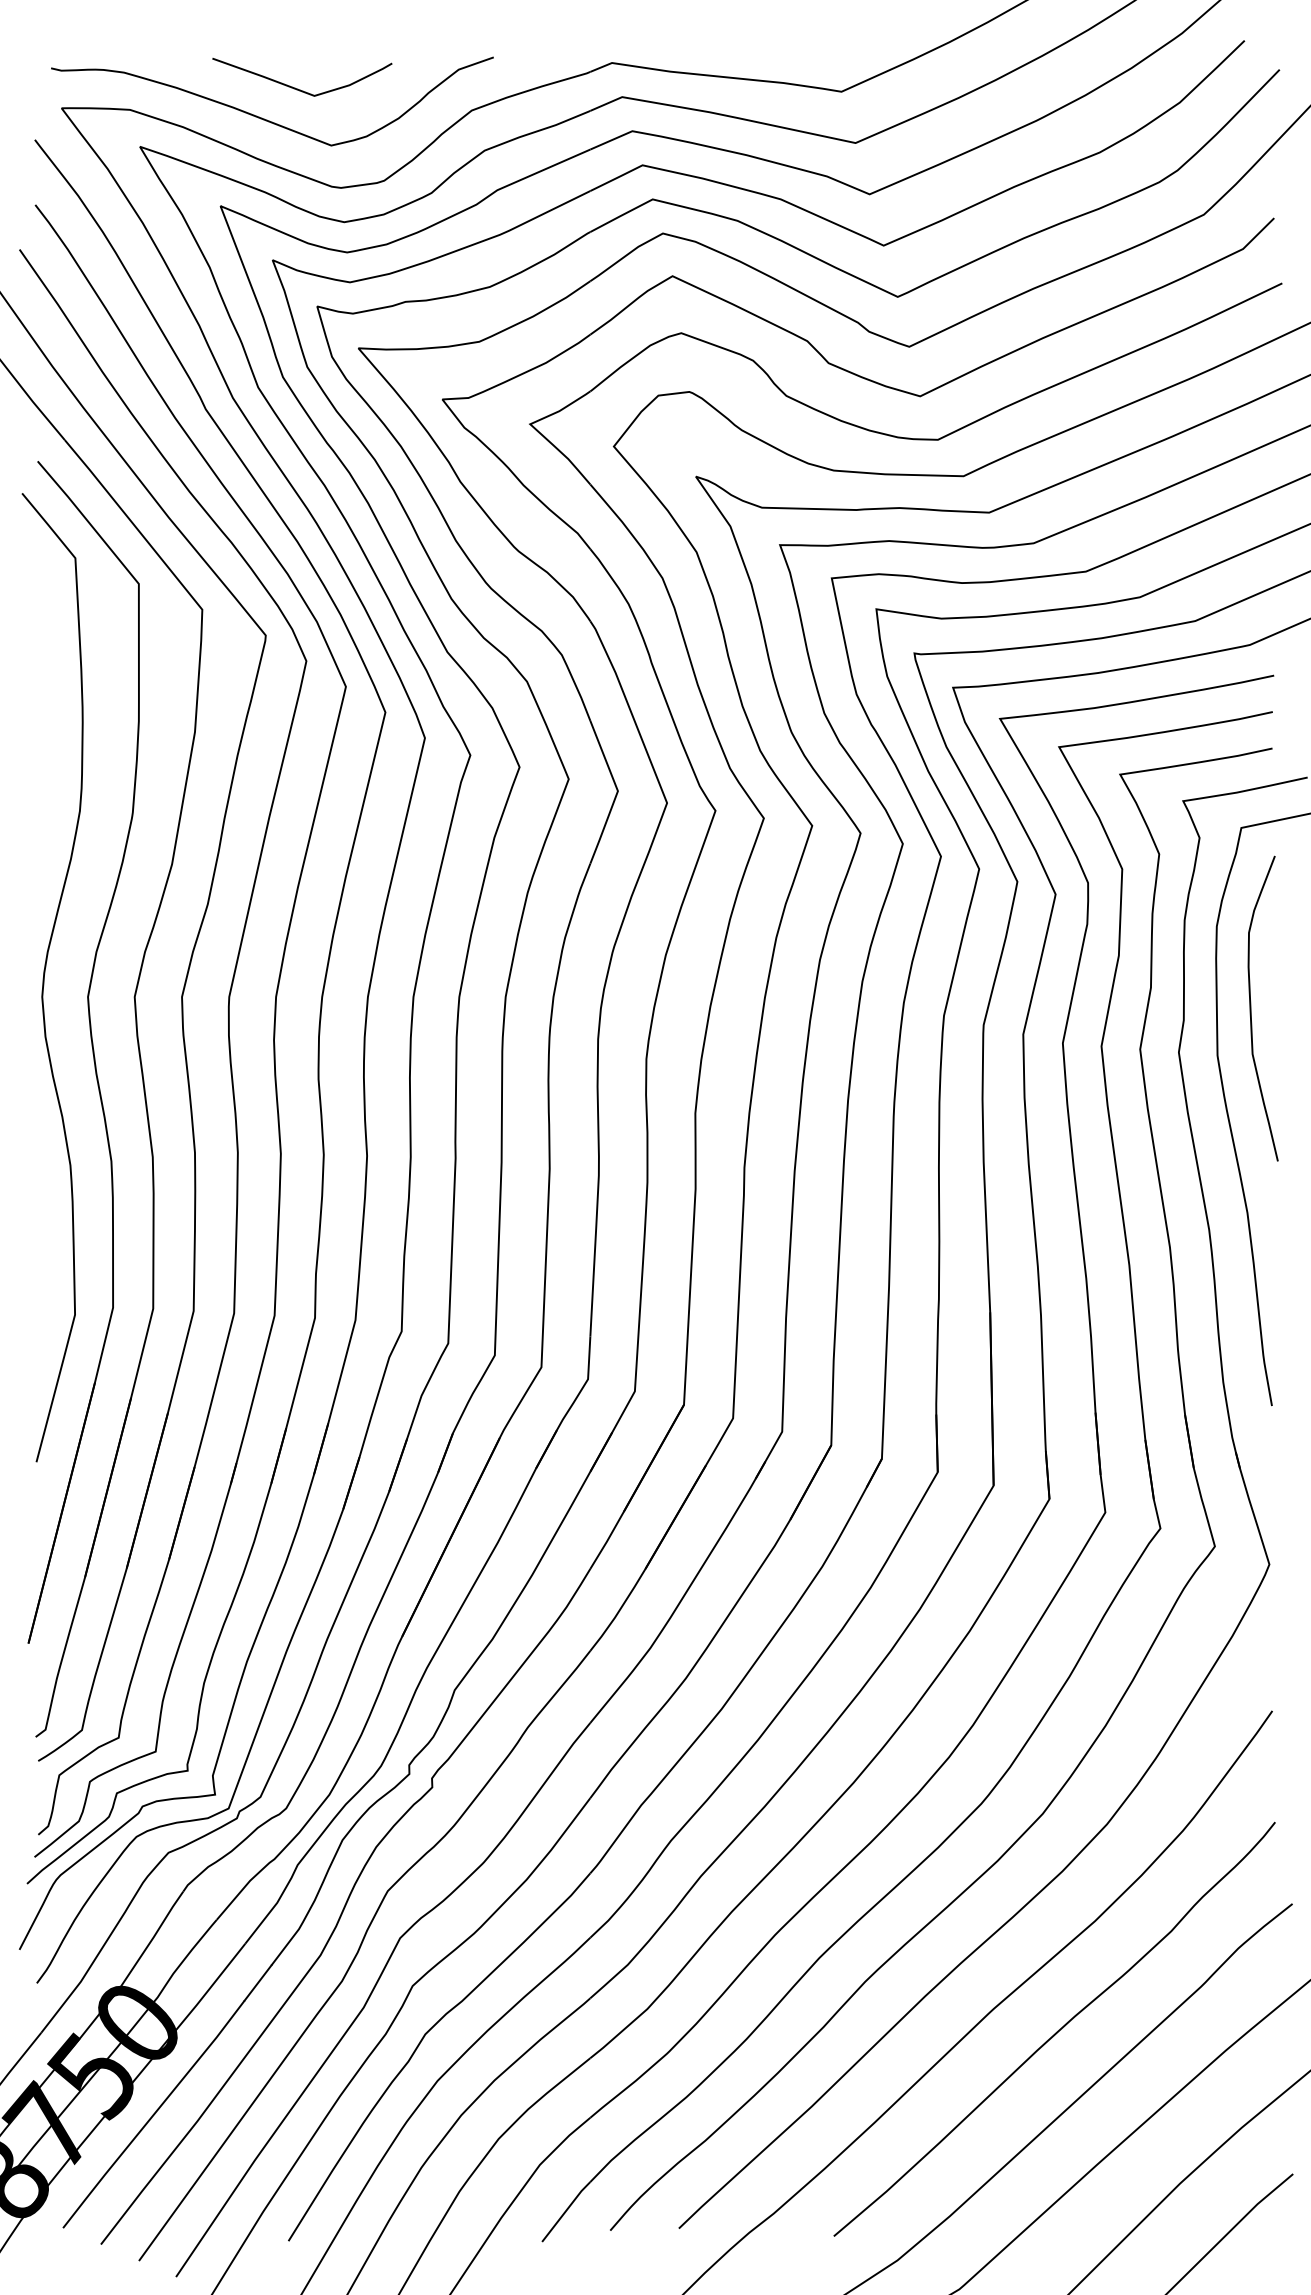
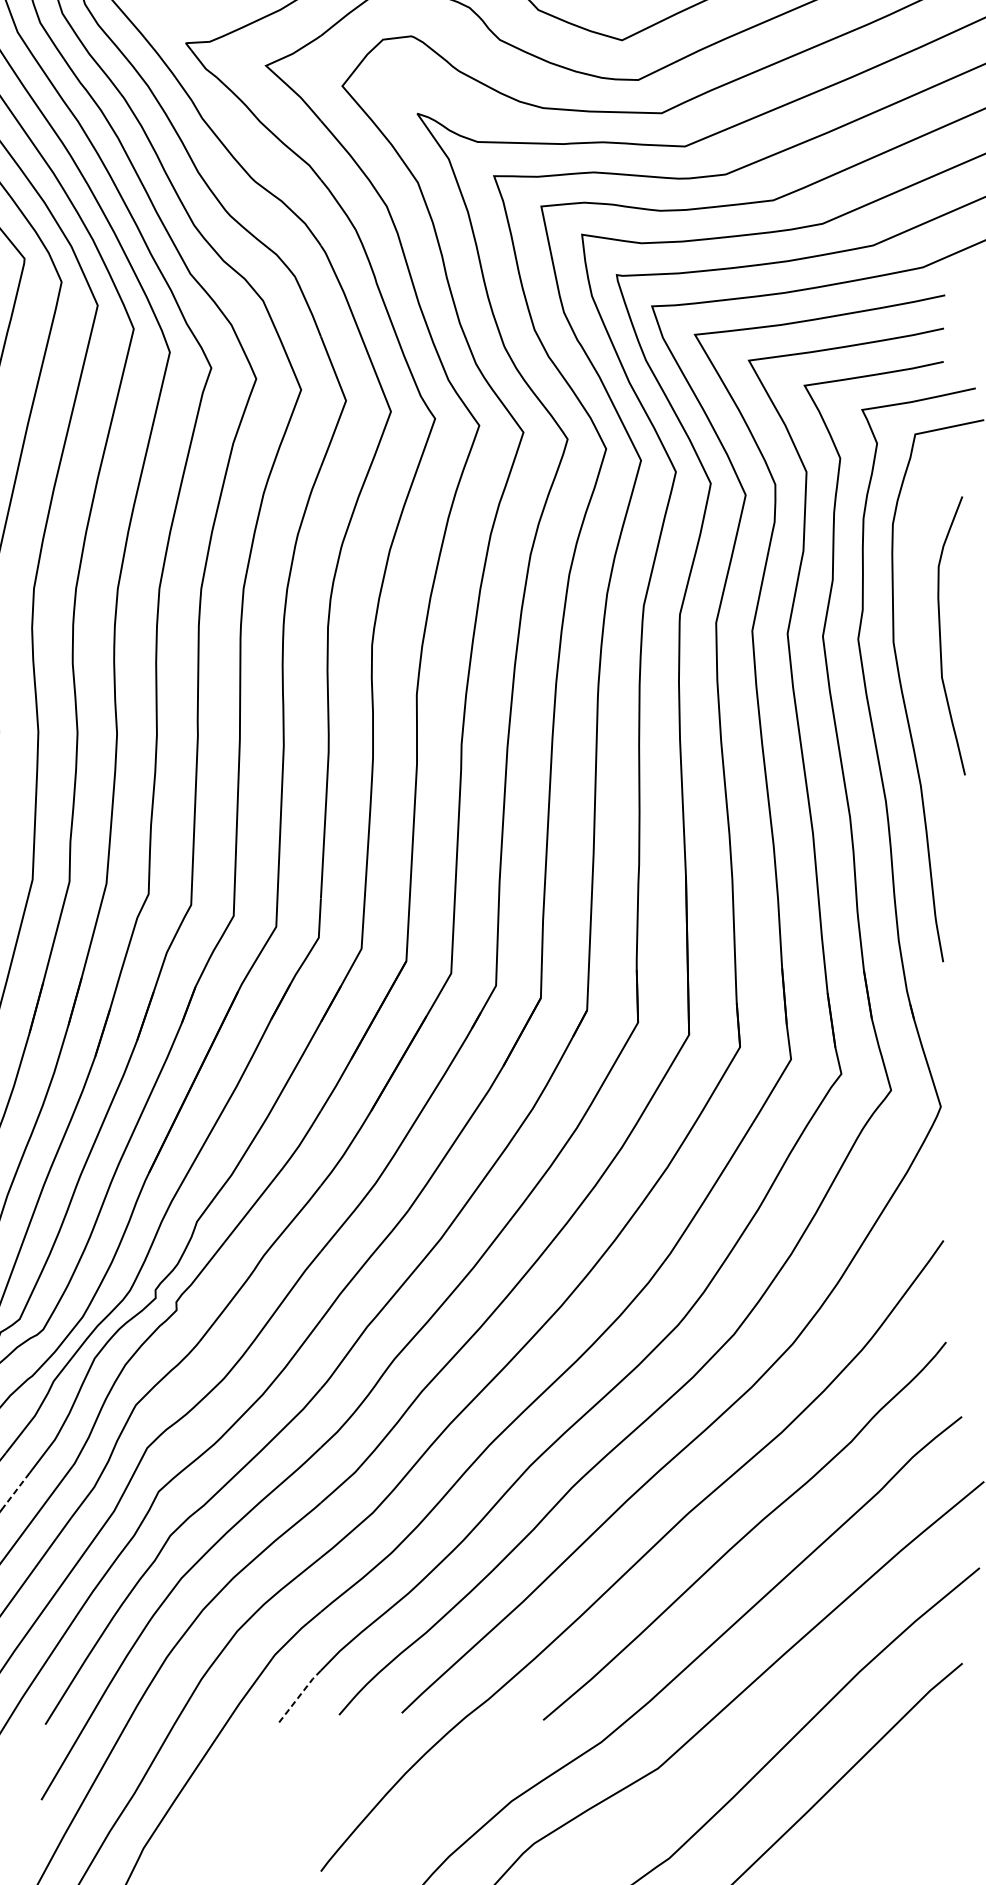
curve: (1251, 1008) -> (940, 635), moved
line: (258, 1983) -> (17, 1489), solid -> dashed
line: (565, 2211) -> (298, 1697), solid -> dashed

